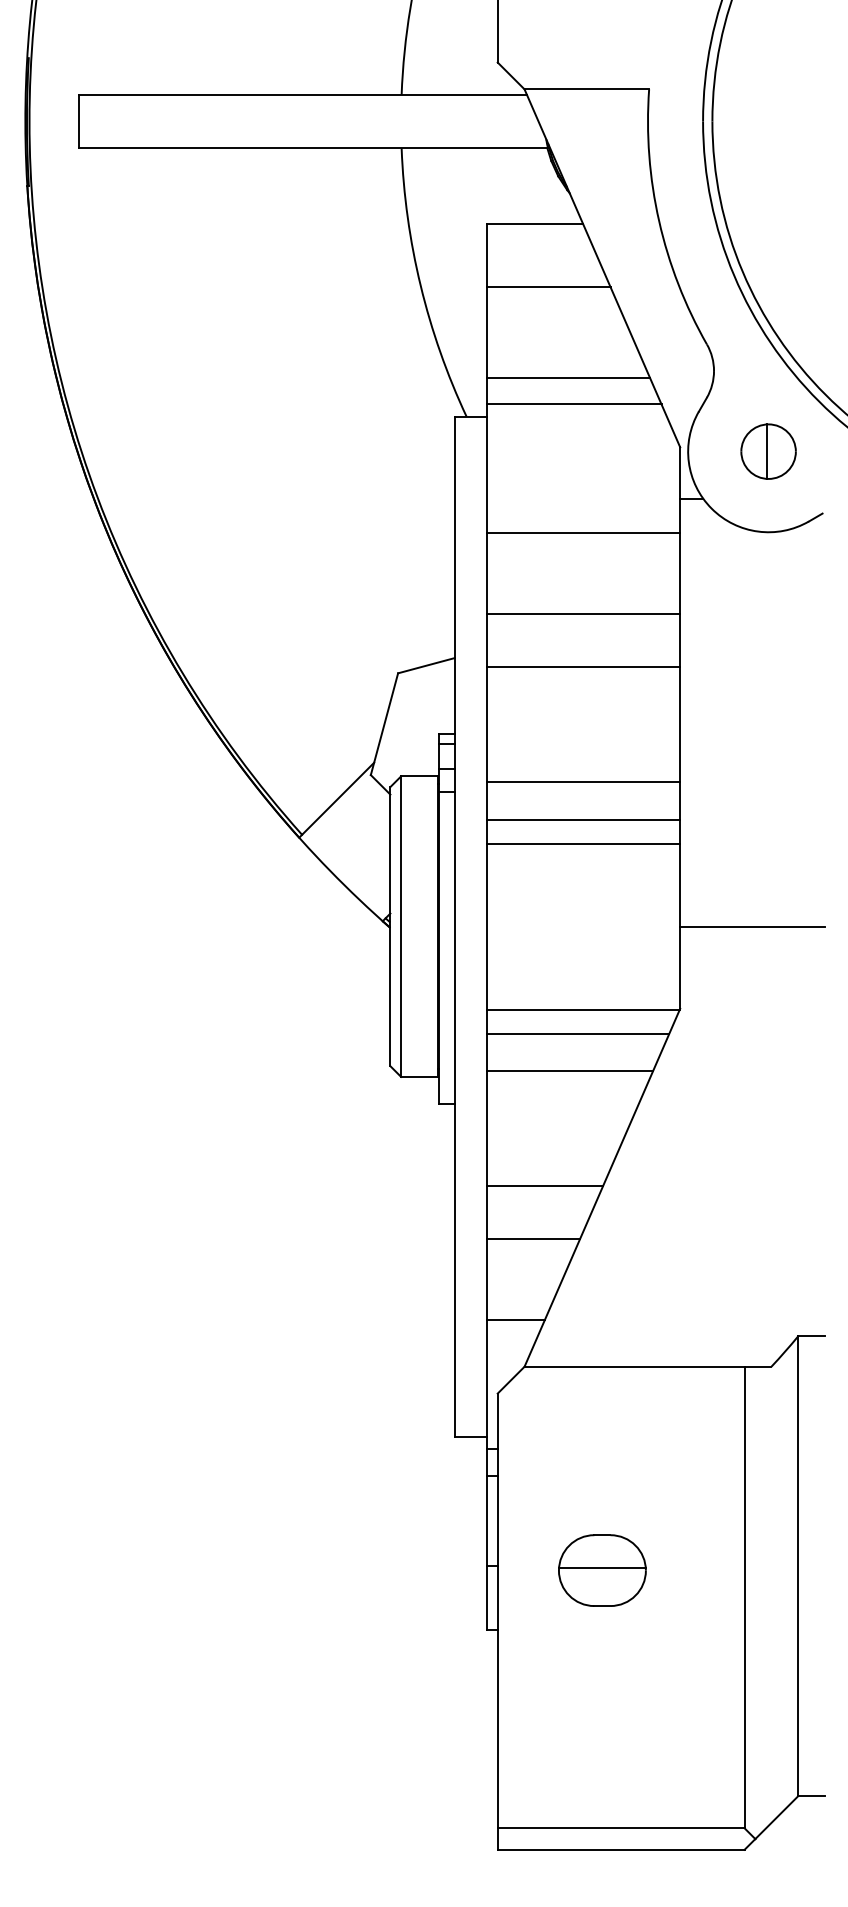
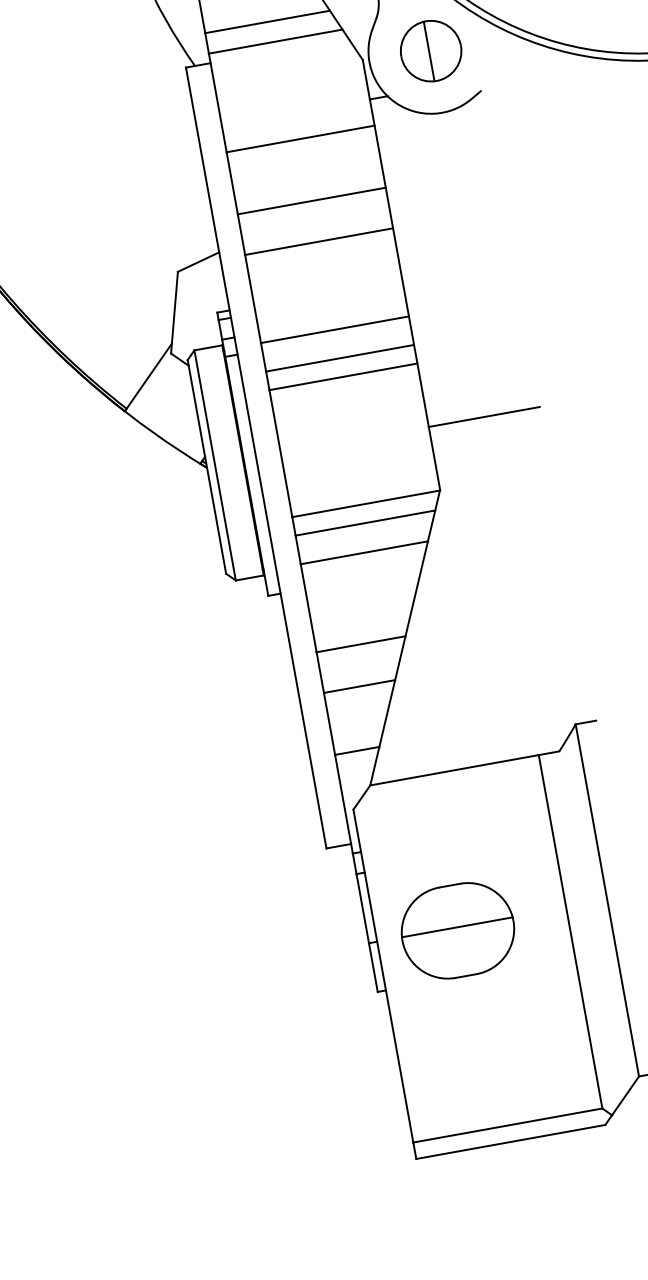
part: (768, 451) -> (430, 50), size x1.43
part: (602, 1570) -> (458, 930), size x1.67

